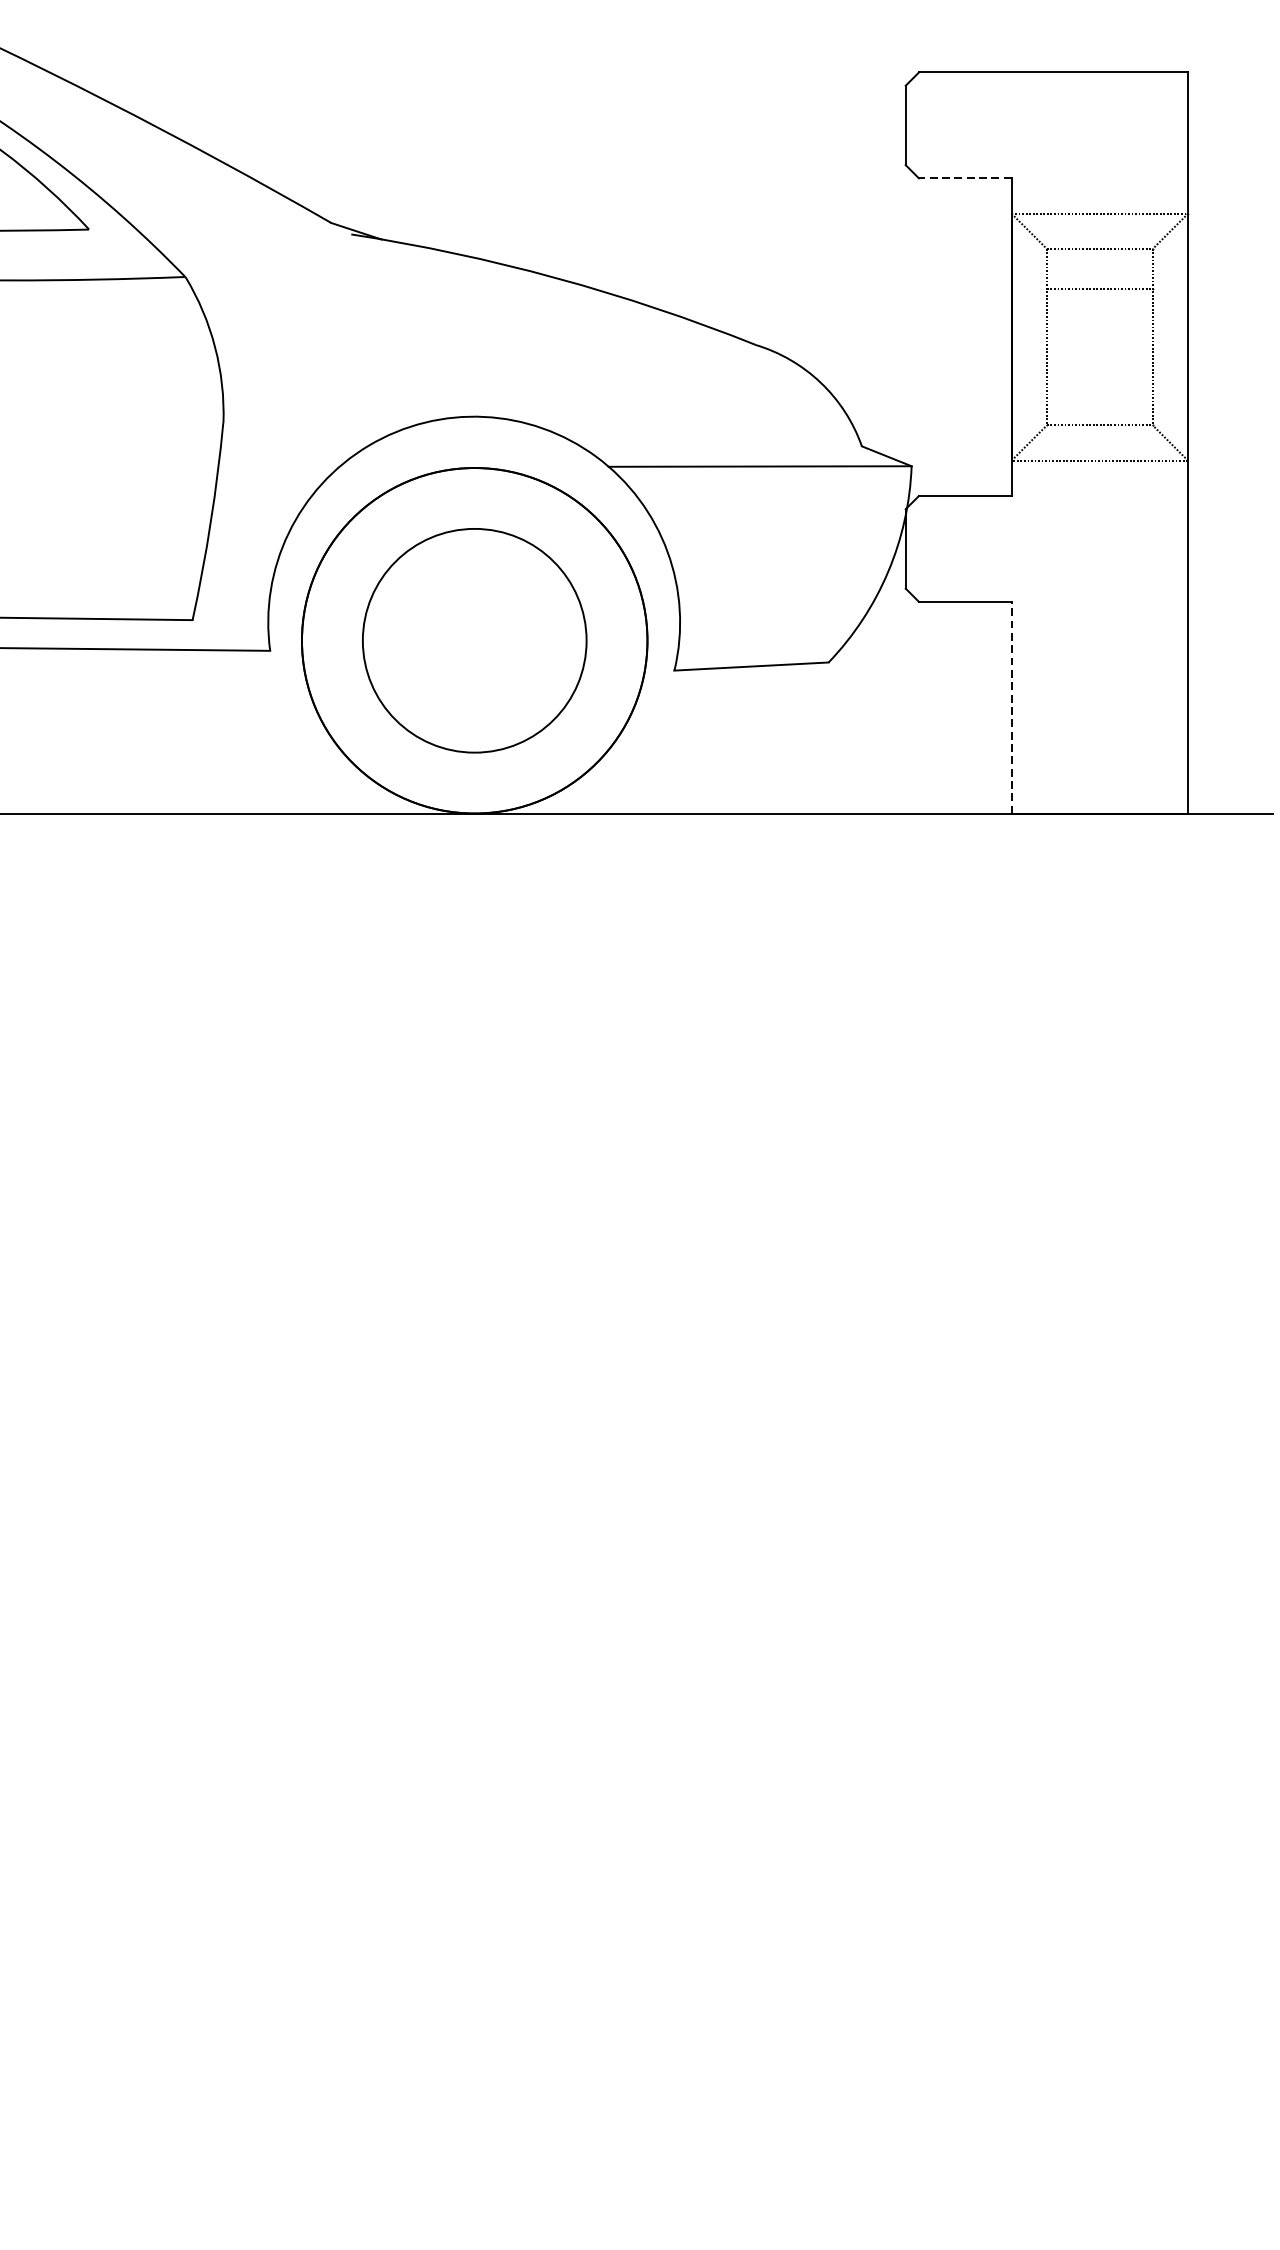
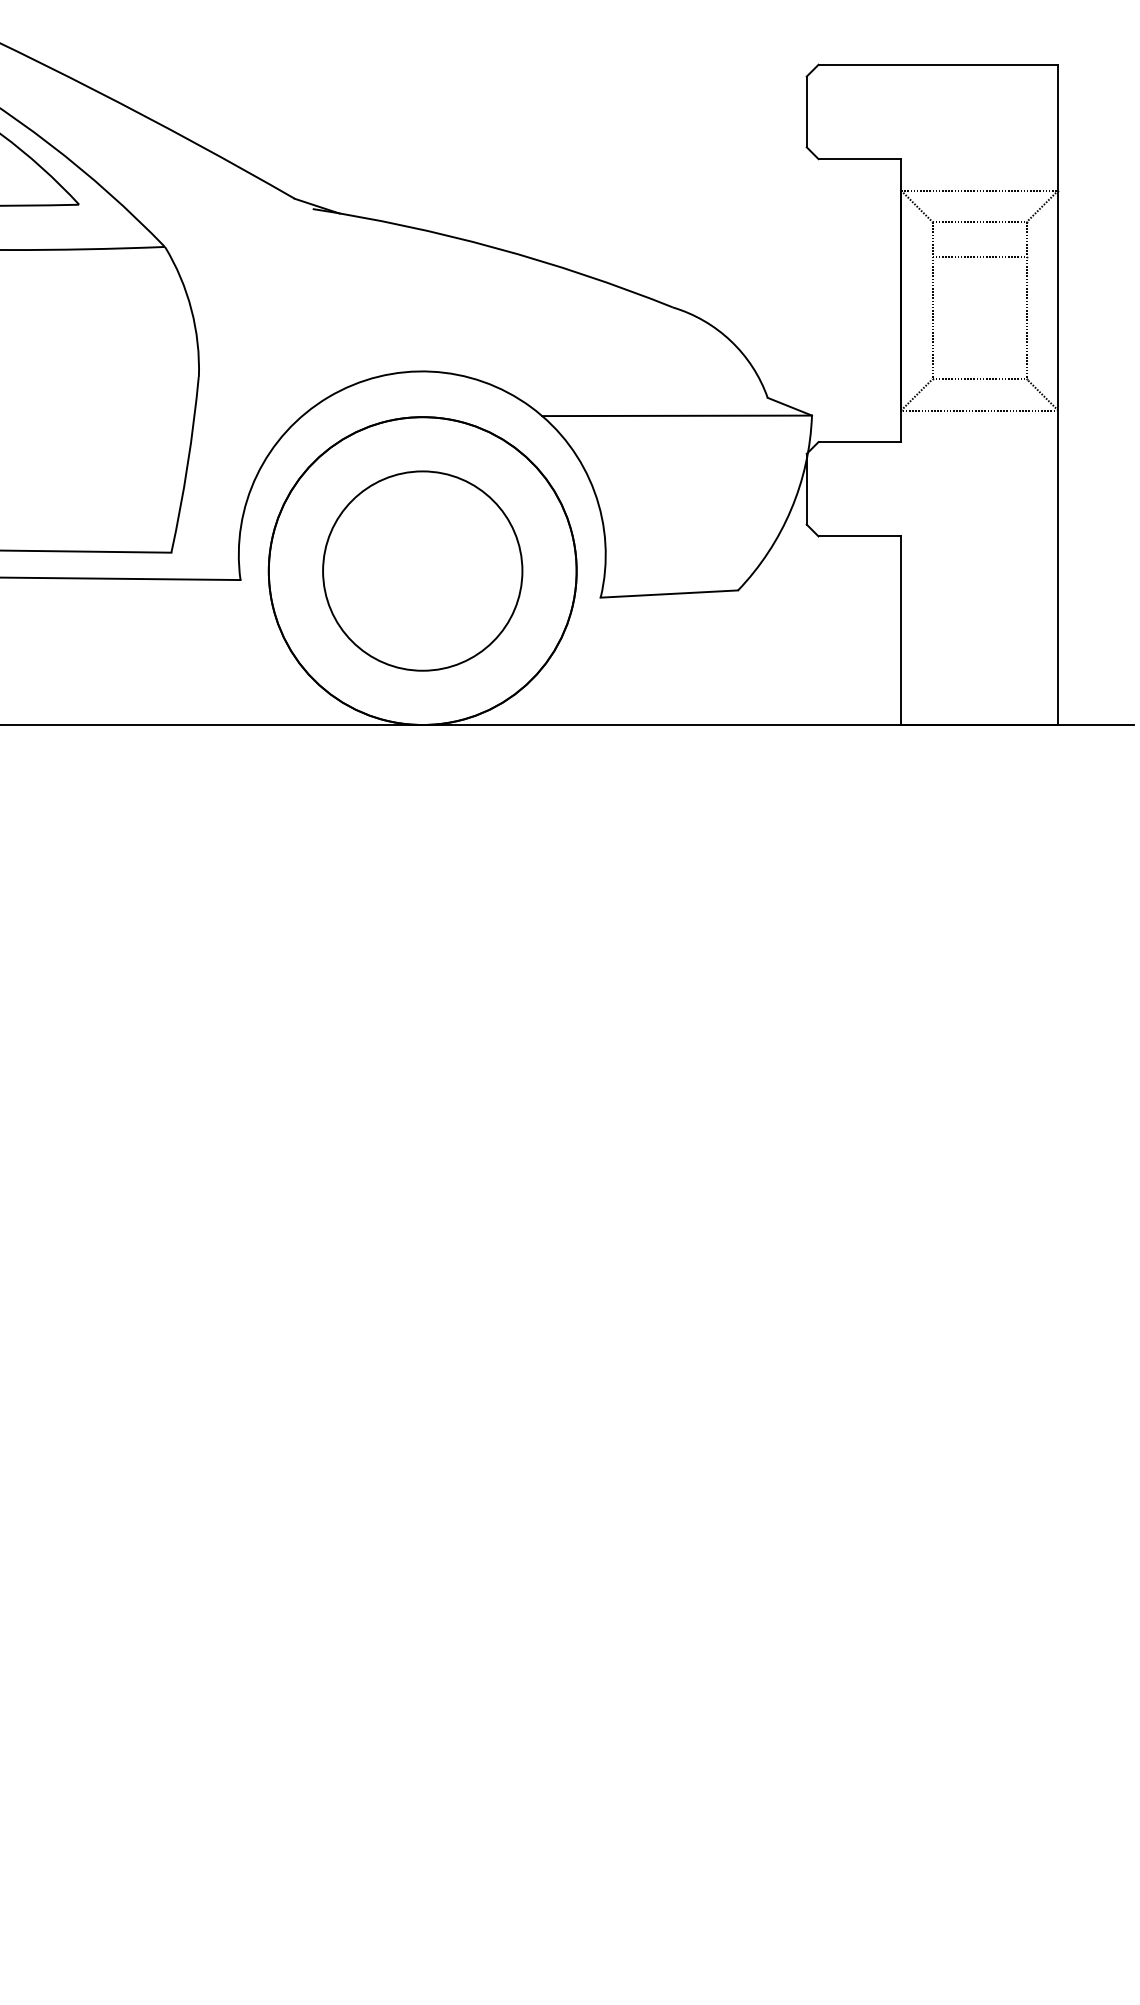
line: (964, 178) -> (859, 159), dashed -> solid
line: (1012, 707) -> (901, 630), dashed -> solid

